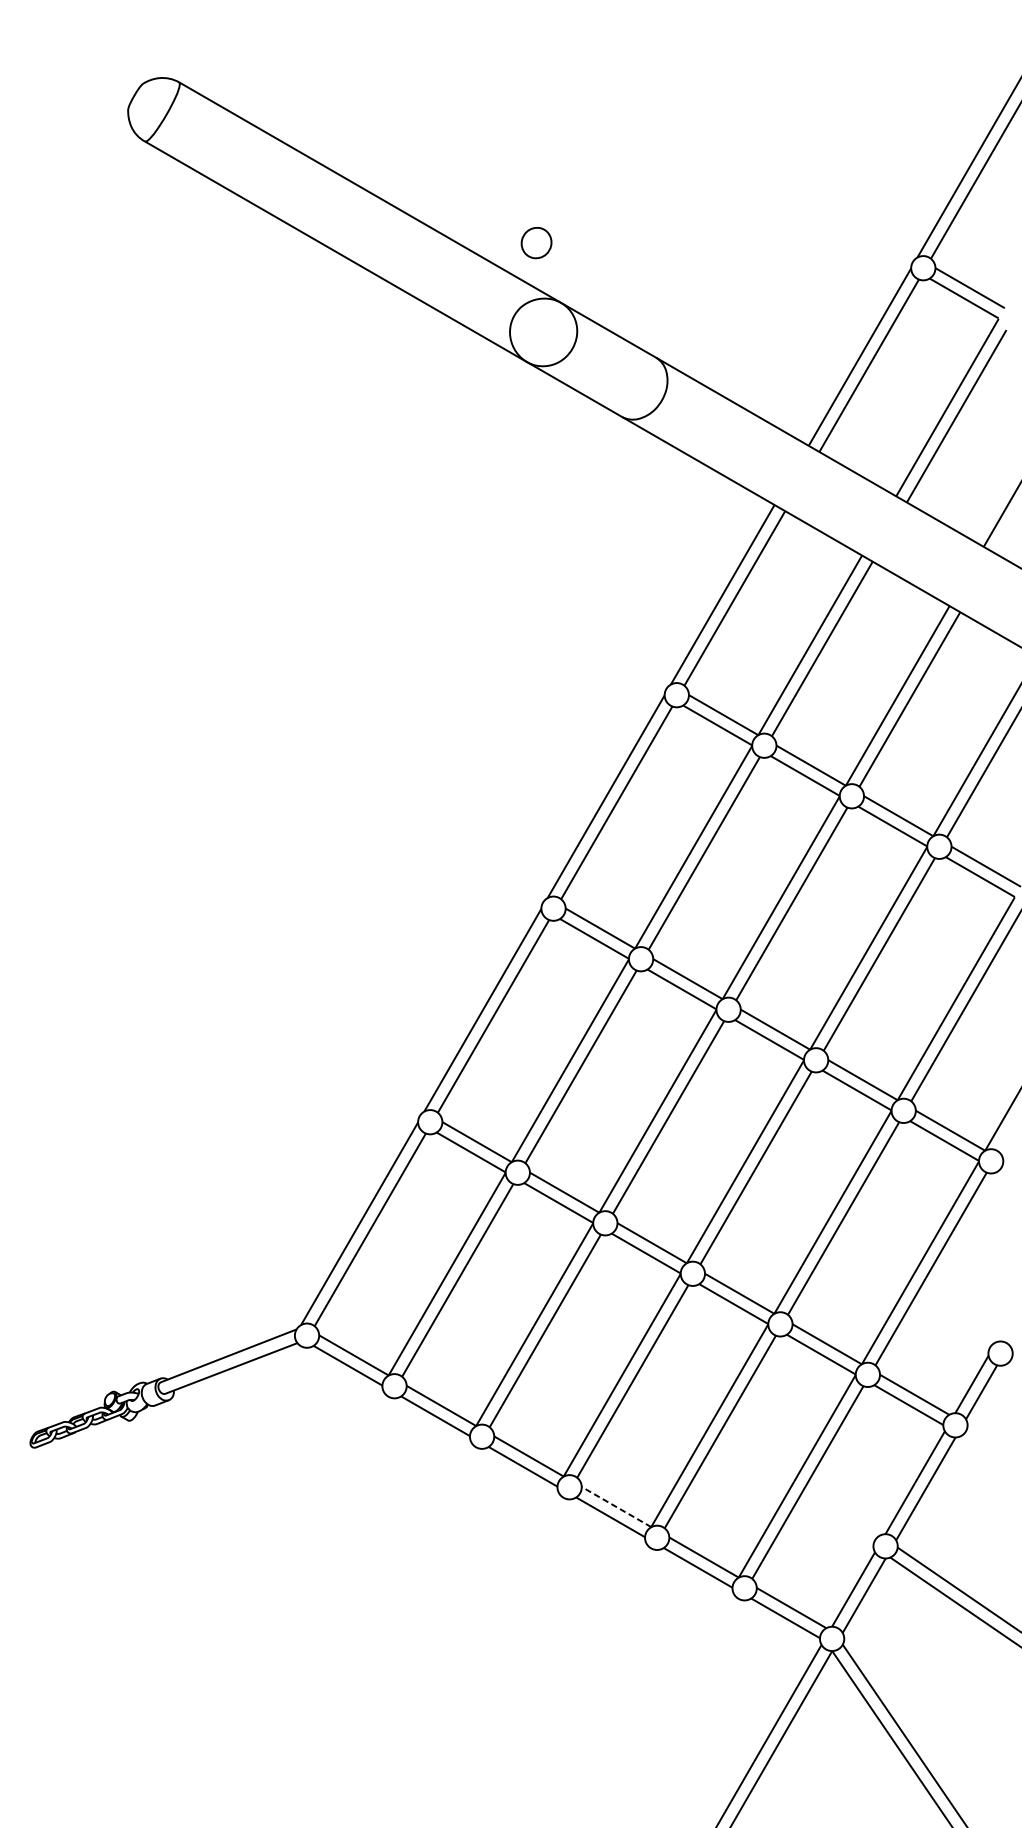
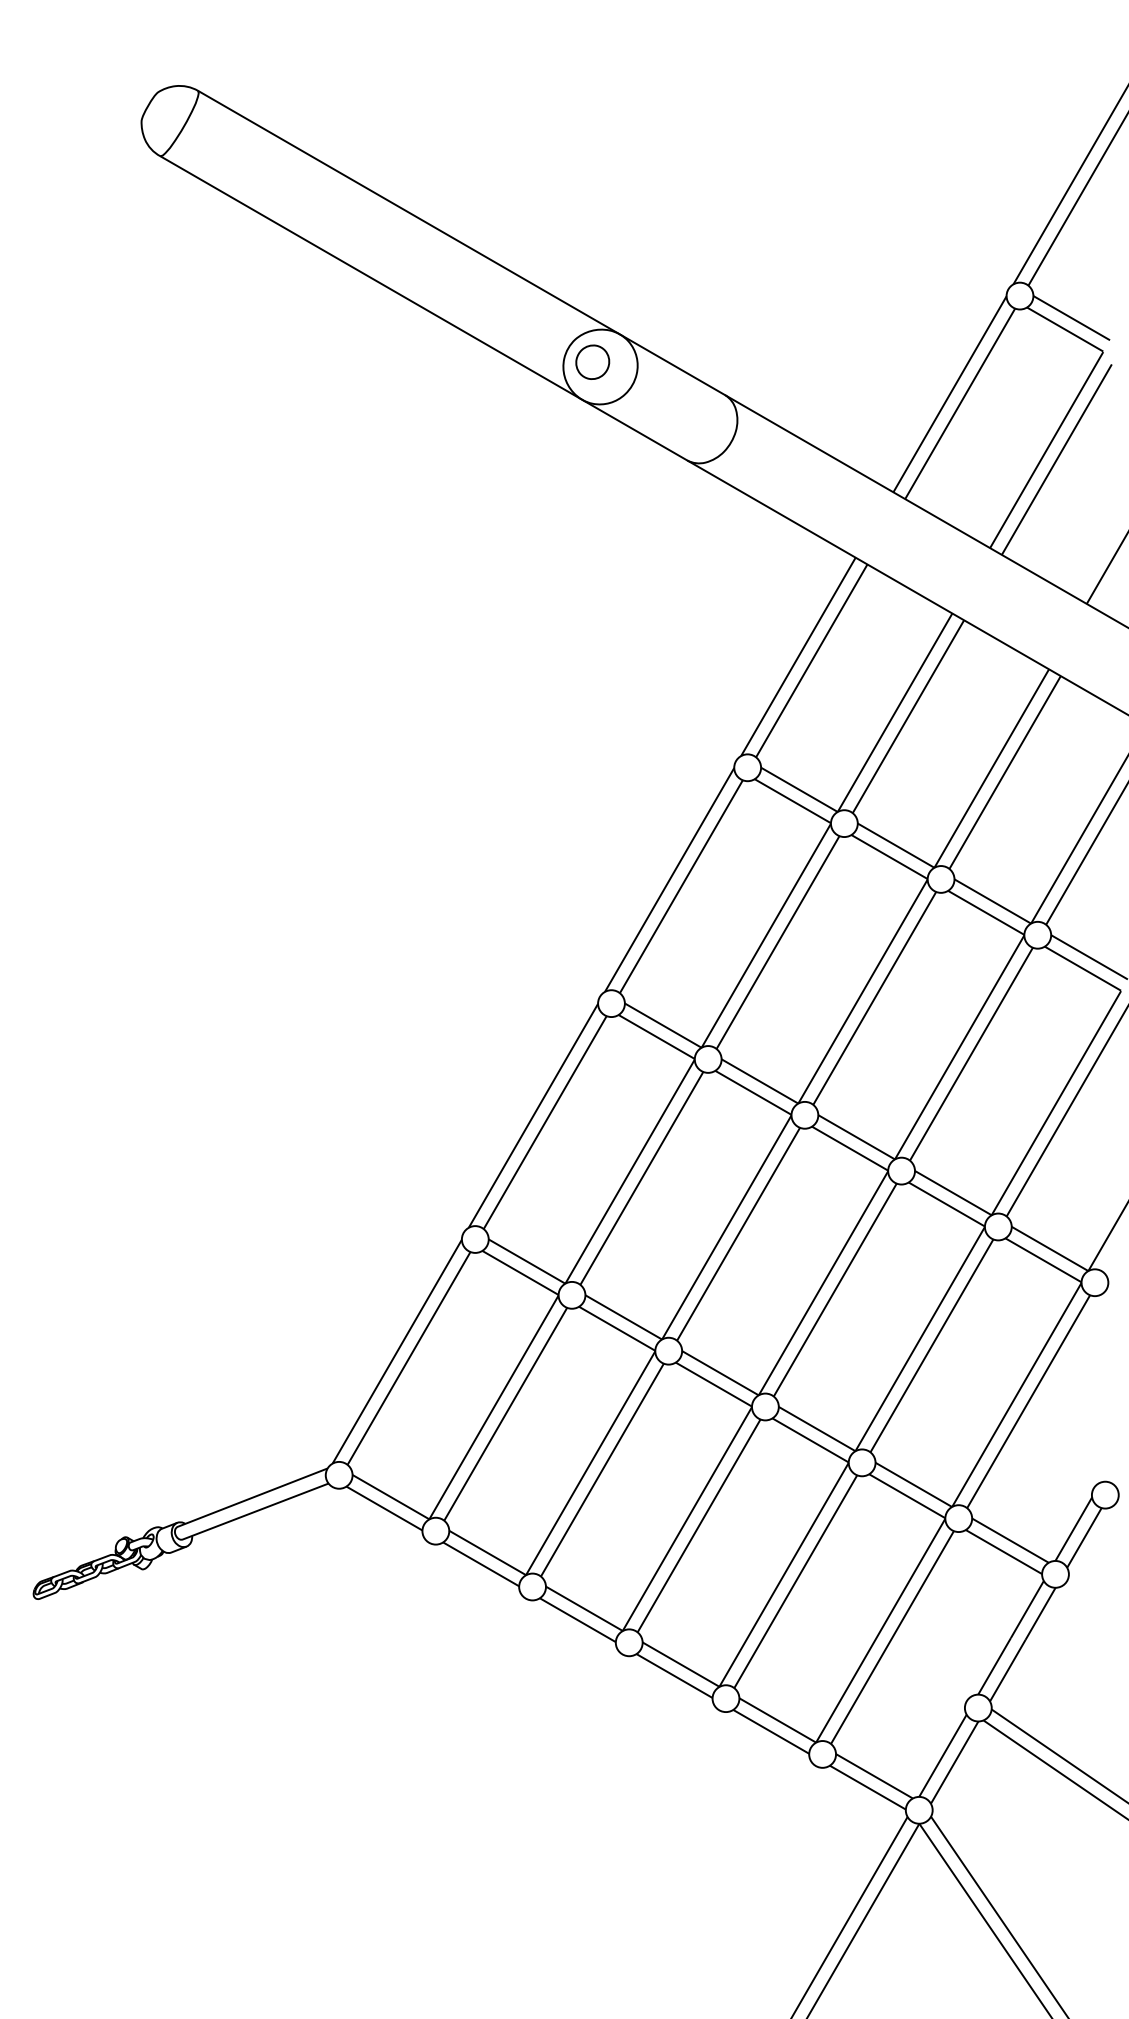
part: (536, 242) -> (592, 361), moved
line: (616, 1506) -> (680, 1664), dashed -> solid

